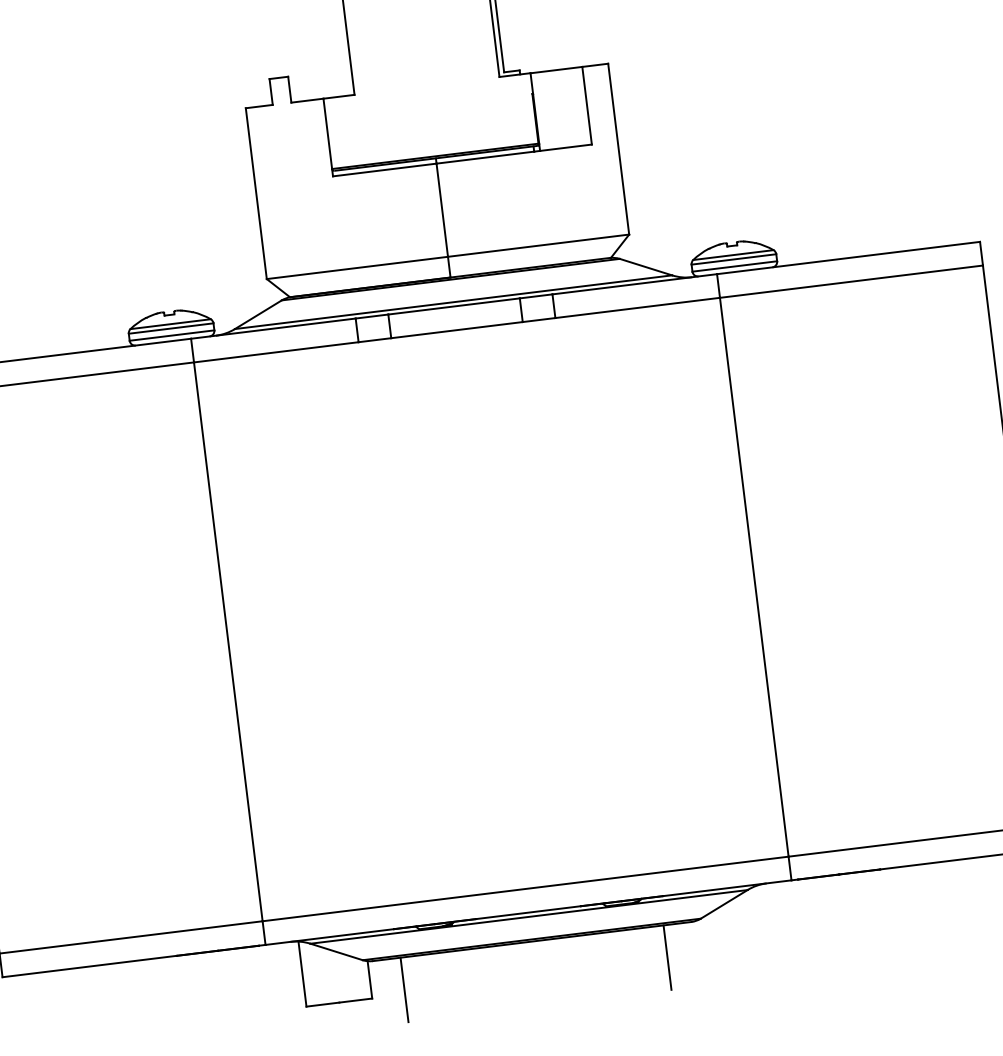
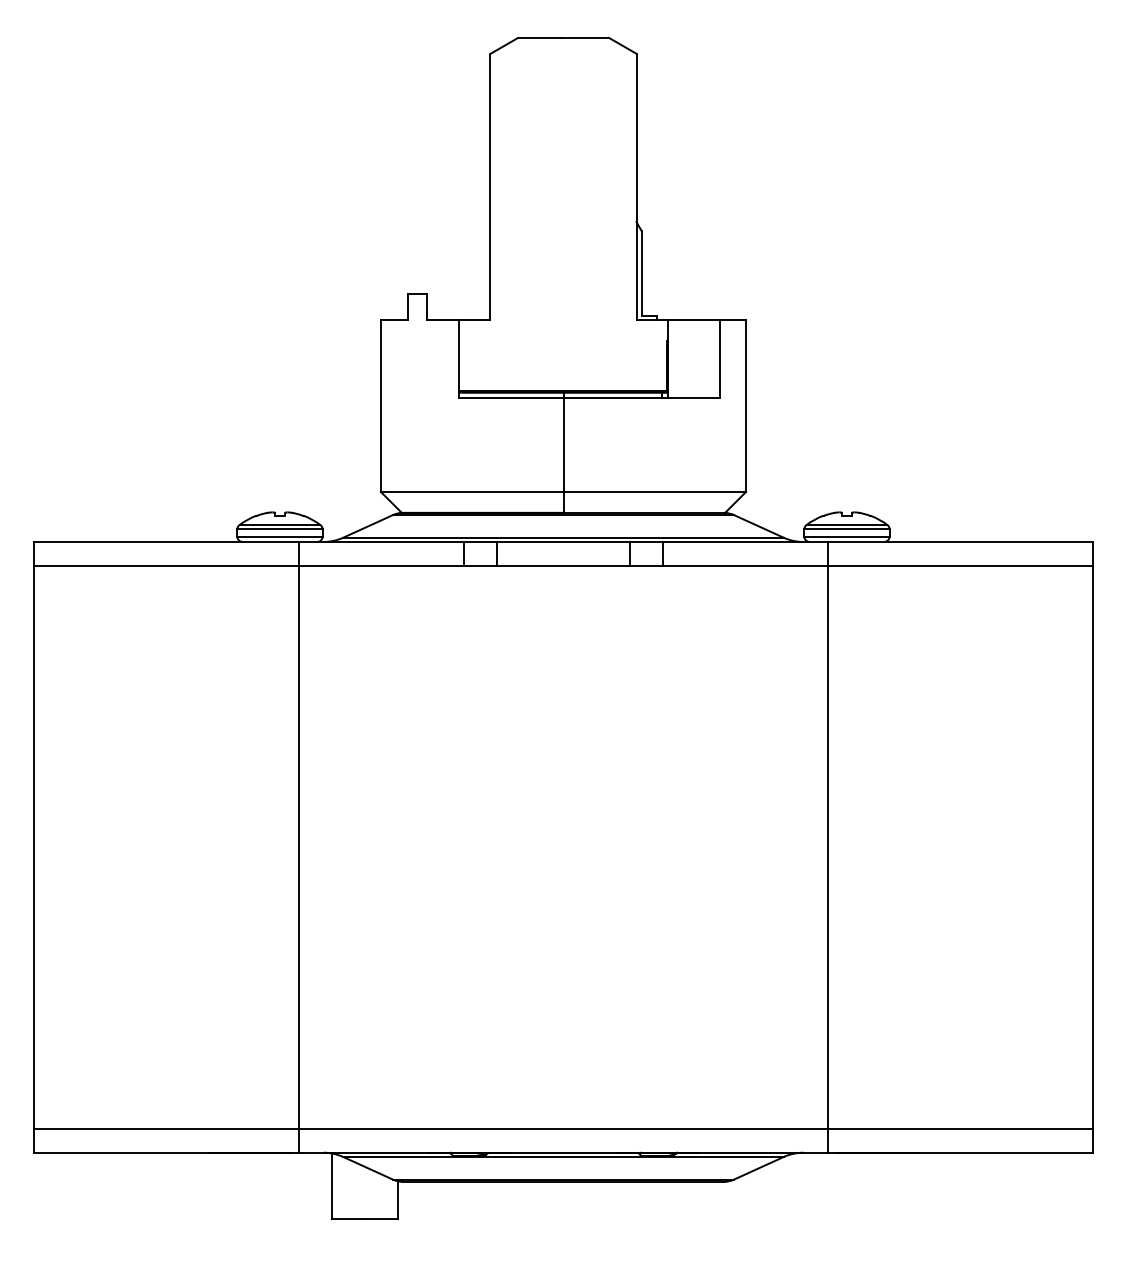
line: (666, 956) -> (695, 1213), removed
line: (404, 989) -> (431, 1213), removed

